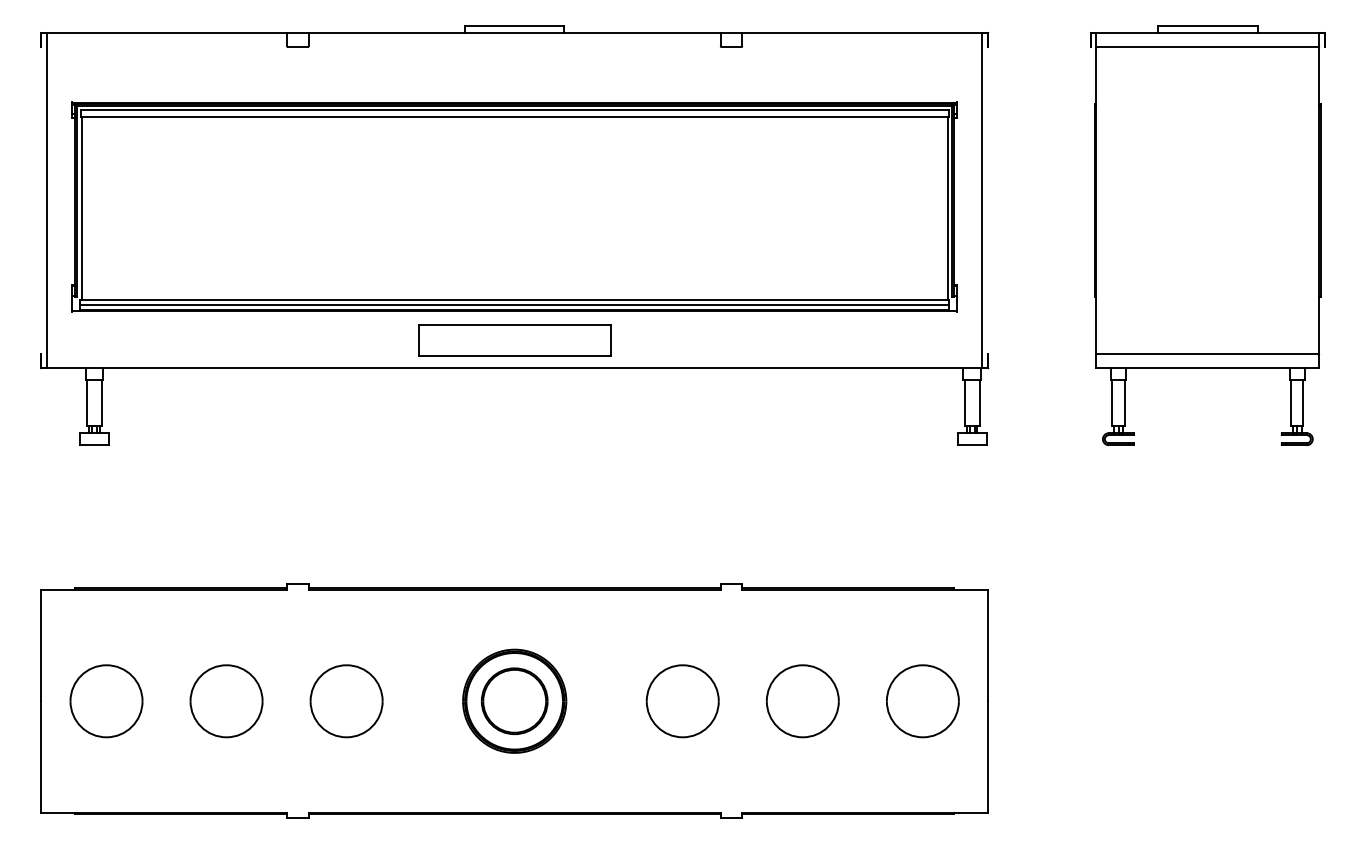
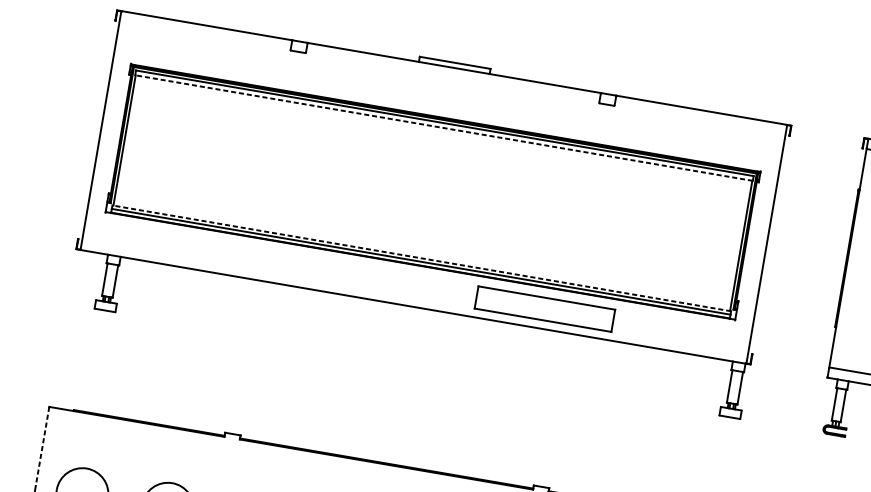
line: (514, 117) -> (443, 128), solid -> dashed
line: (514, 300) -> (421, 258), solid -> dashed
part: (514, 340) -> (544, 308), moved
line: (40, 645) -> (42, 446), solid -> dashed

